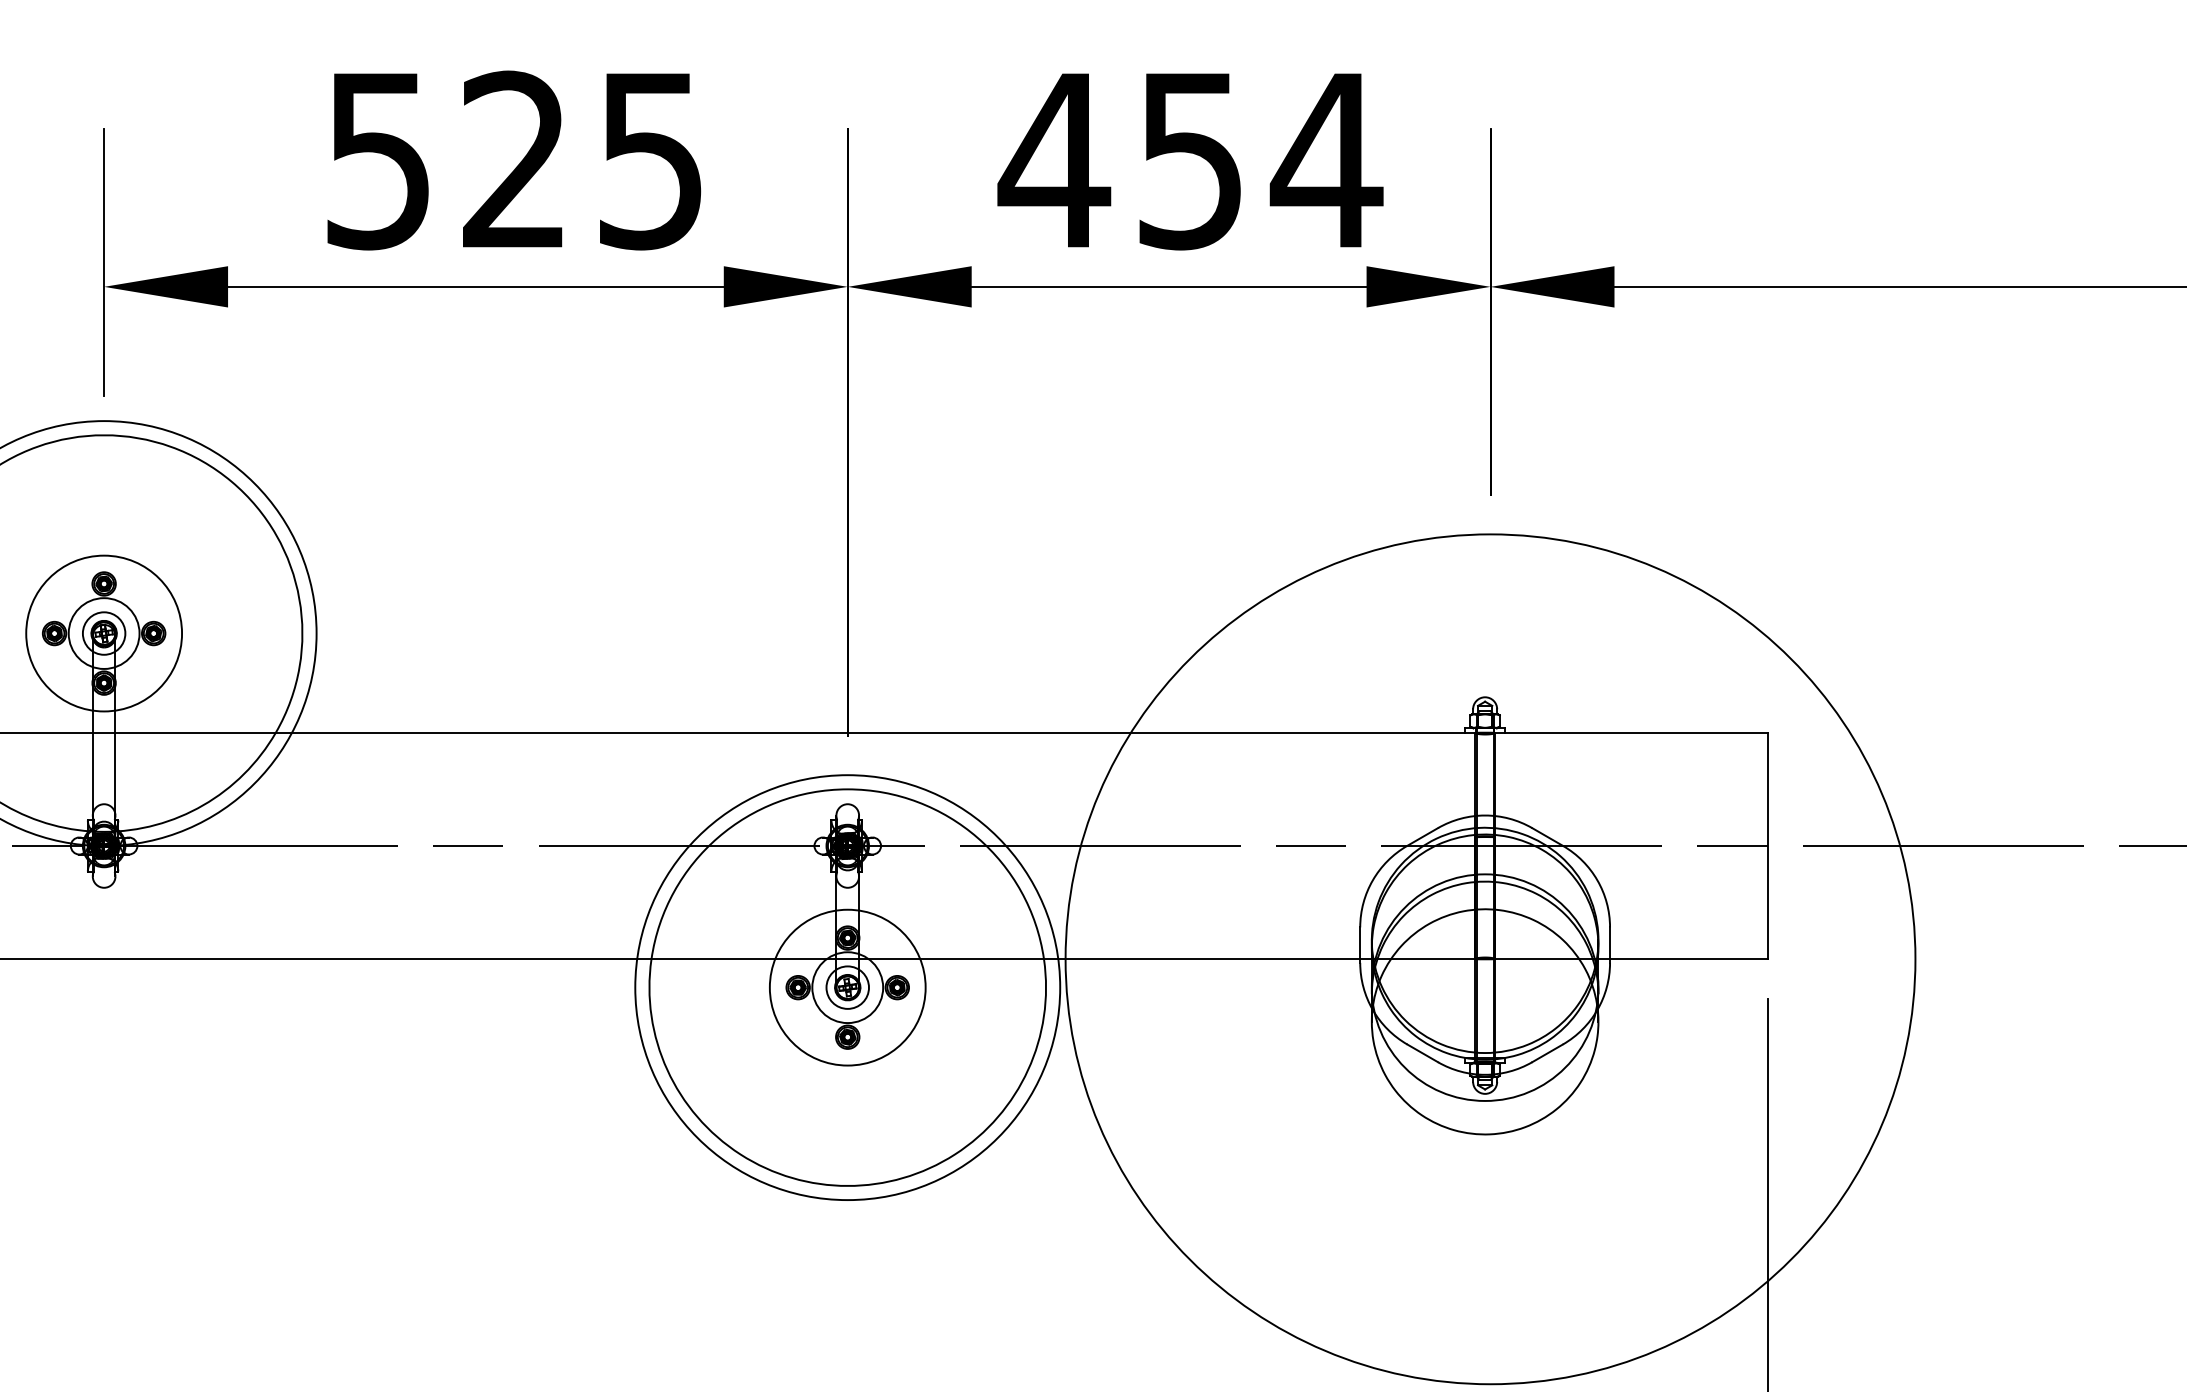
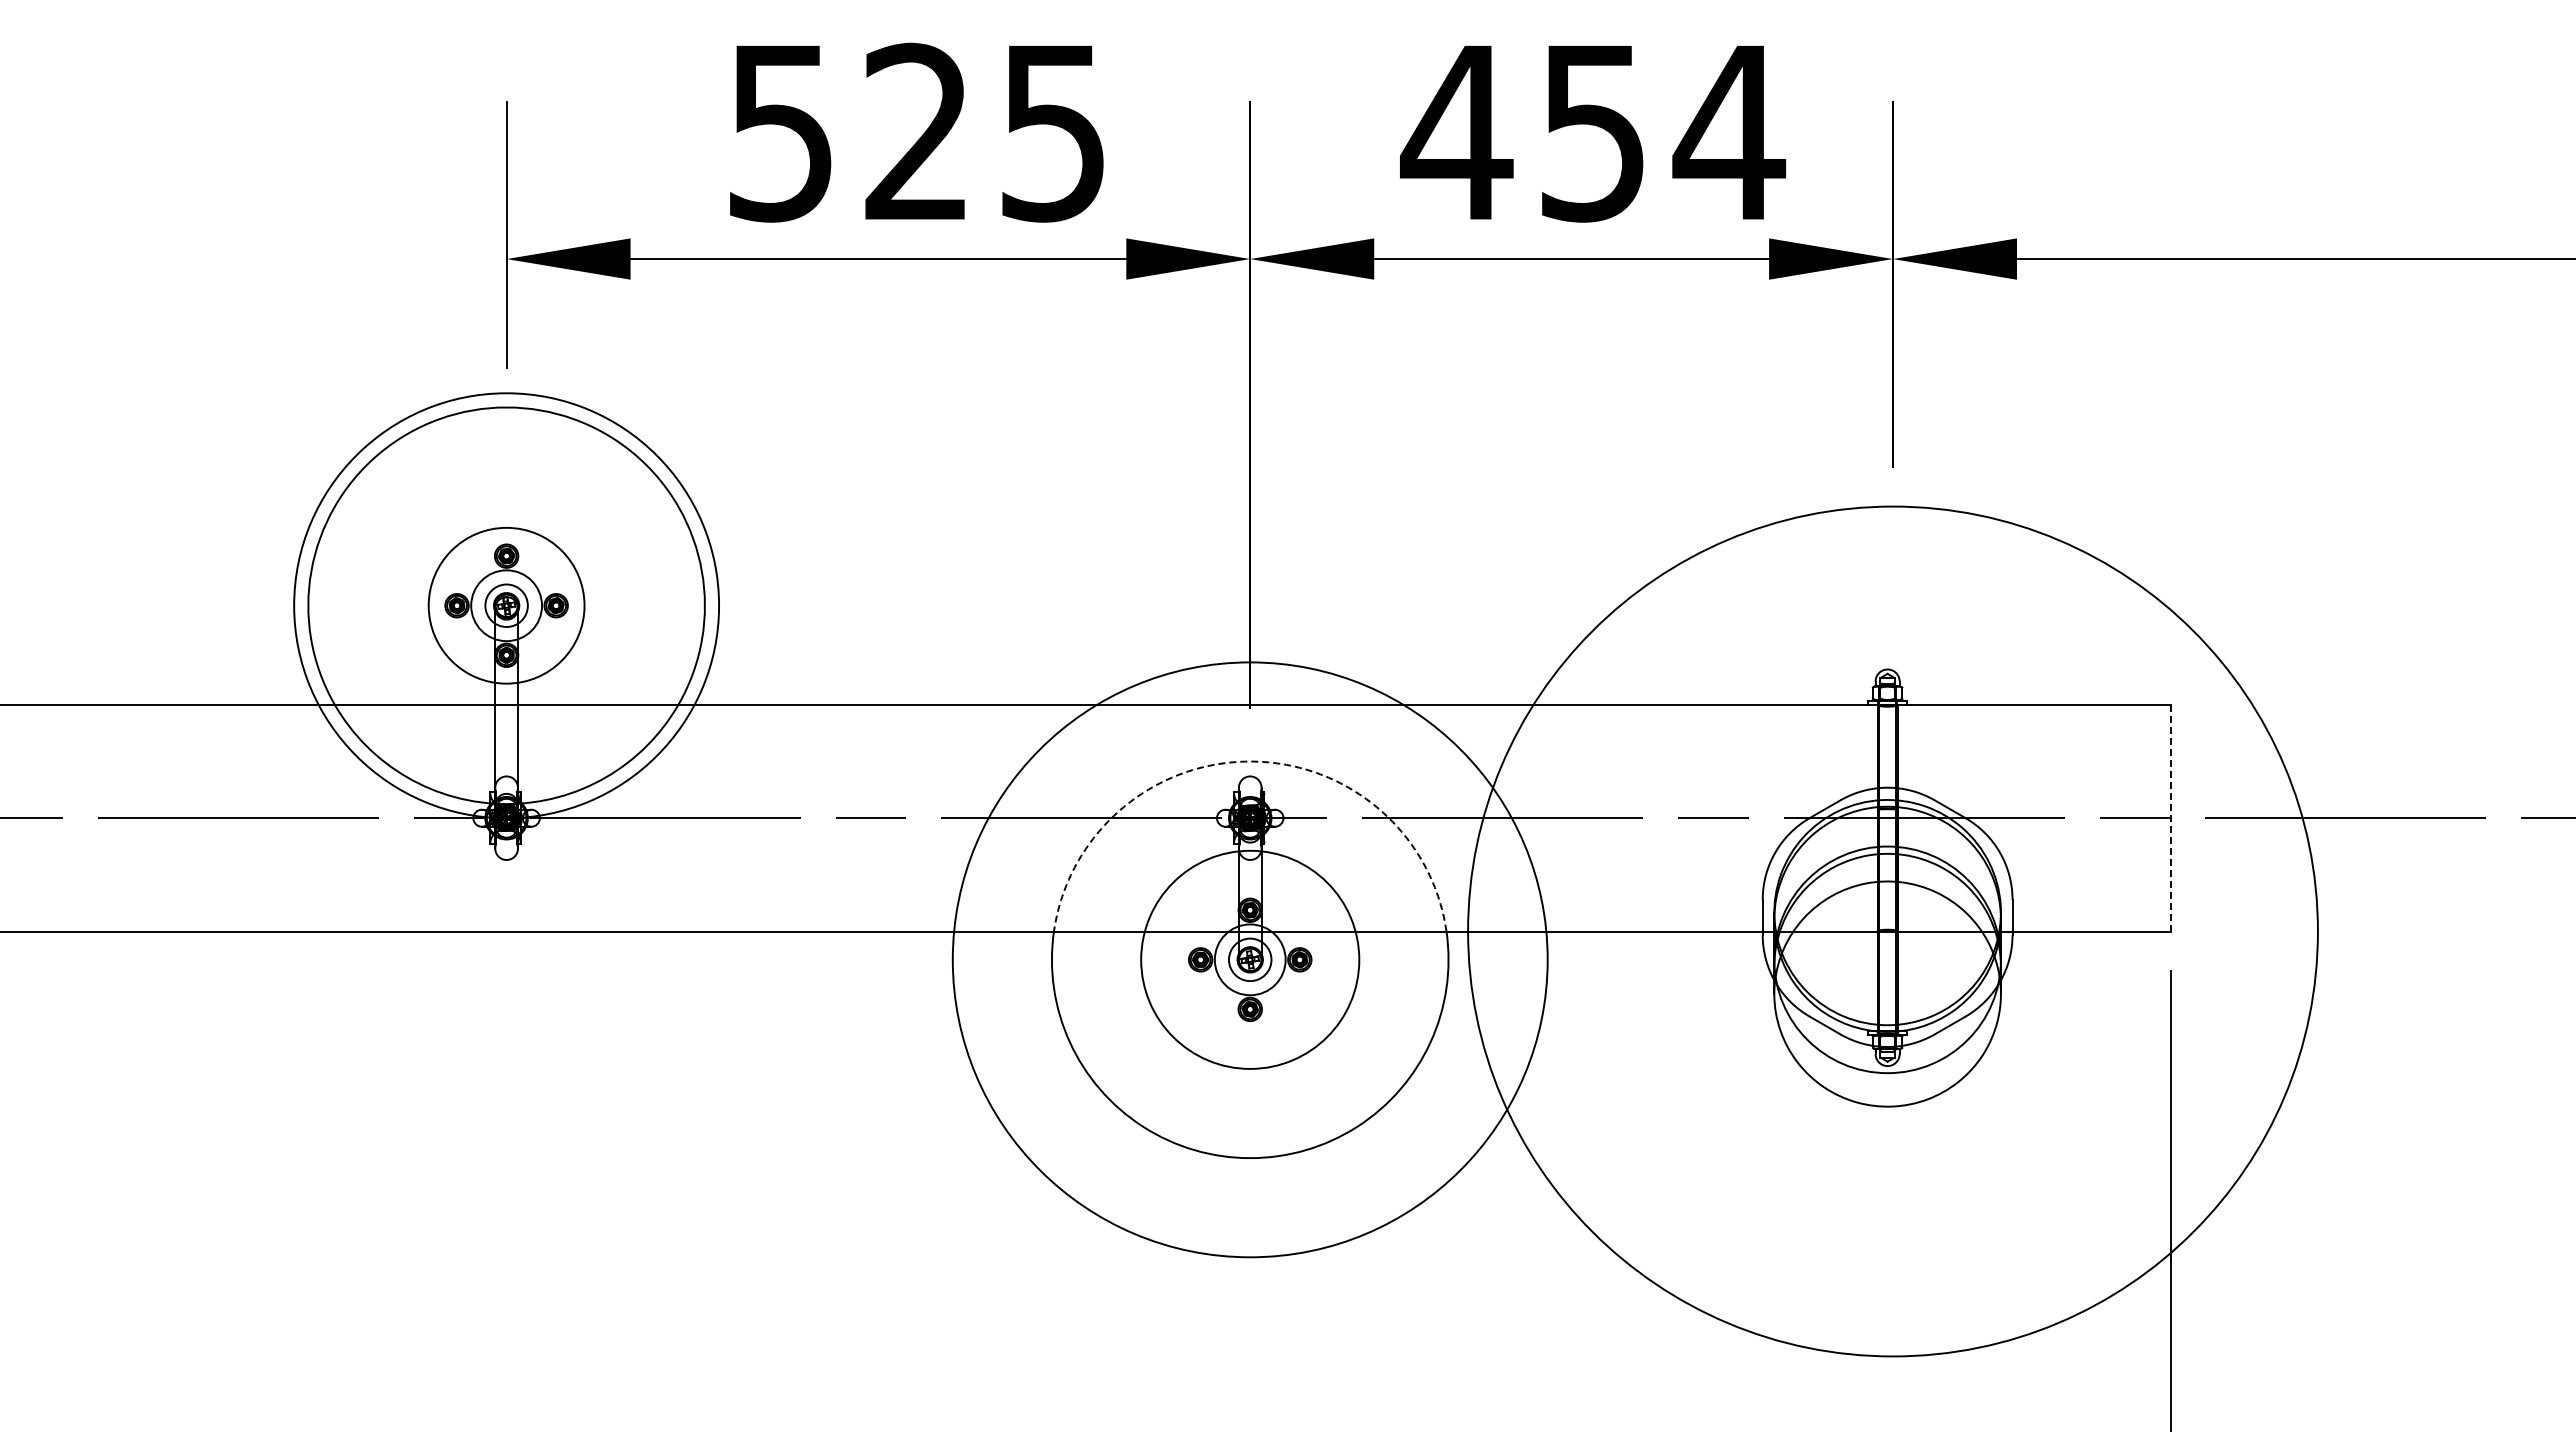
arc: (848, 789) -> (1250, 761), solid -> dashed
line: (1768, 845) -> (2170, 817), solid -> dashed
circle: (847, 987) -> (1249, 959), size x1.4
circle: (848, 987) -> (1250, 959), size x1.4

